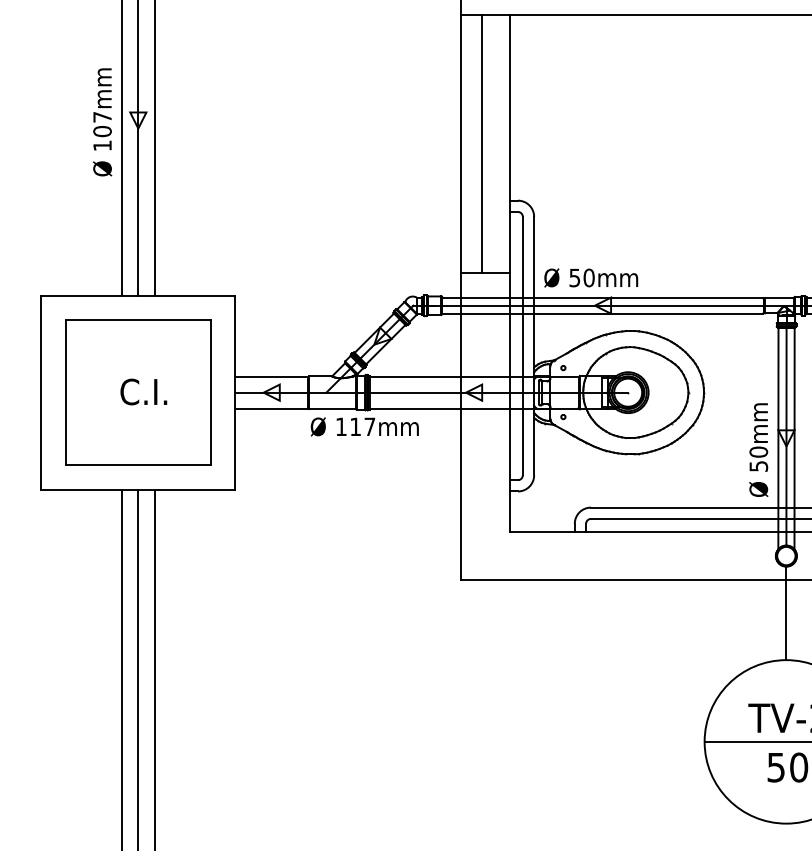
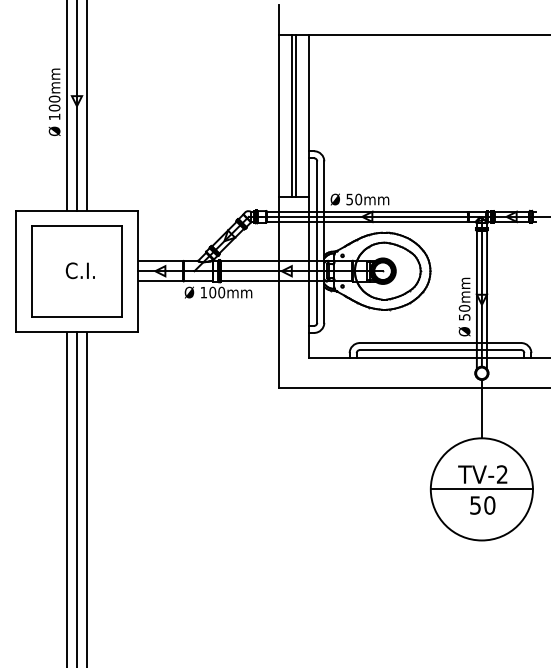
text: (102, 116) -> (54, 98), 107mm -> 100mm
line: (489, 143) -> (296, 115), added
text: (363, 426) -> (217, 292), 117mm -> 100mm

